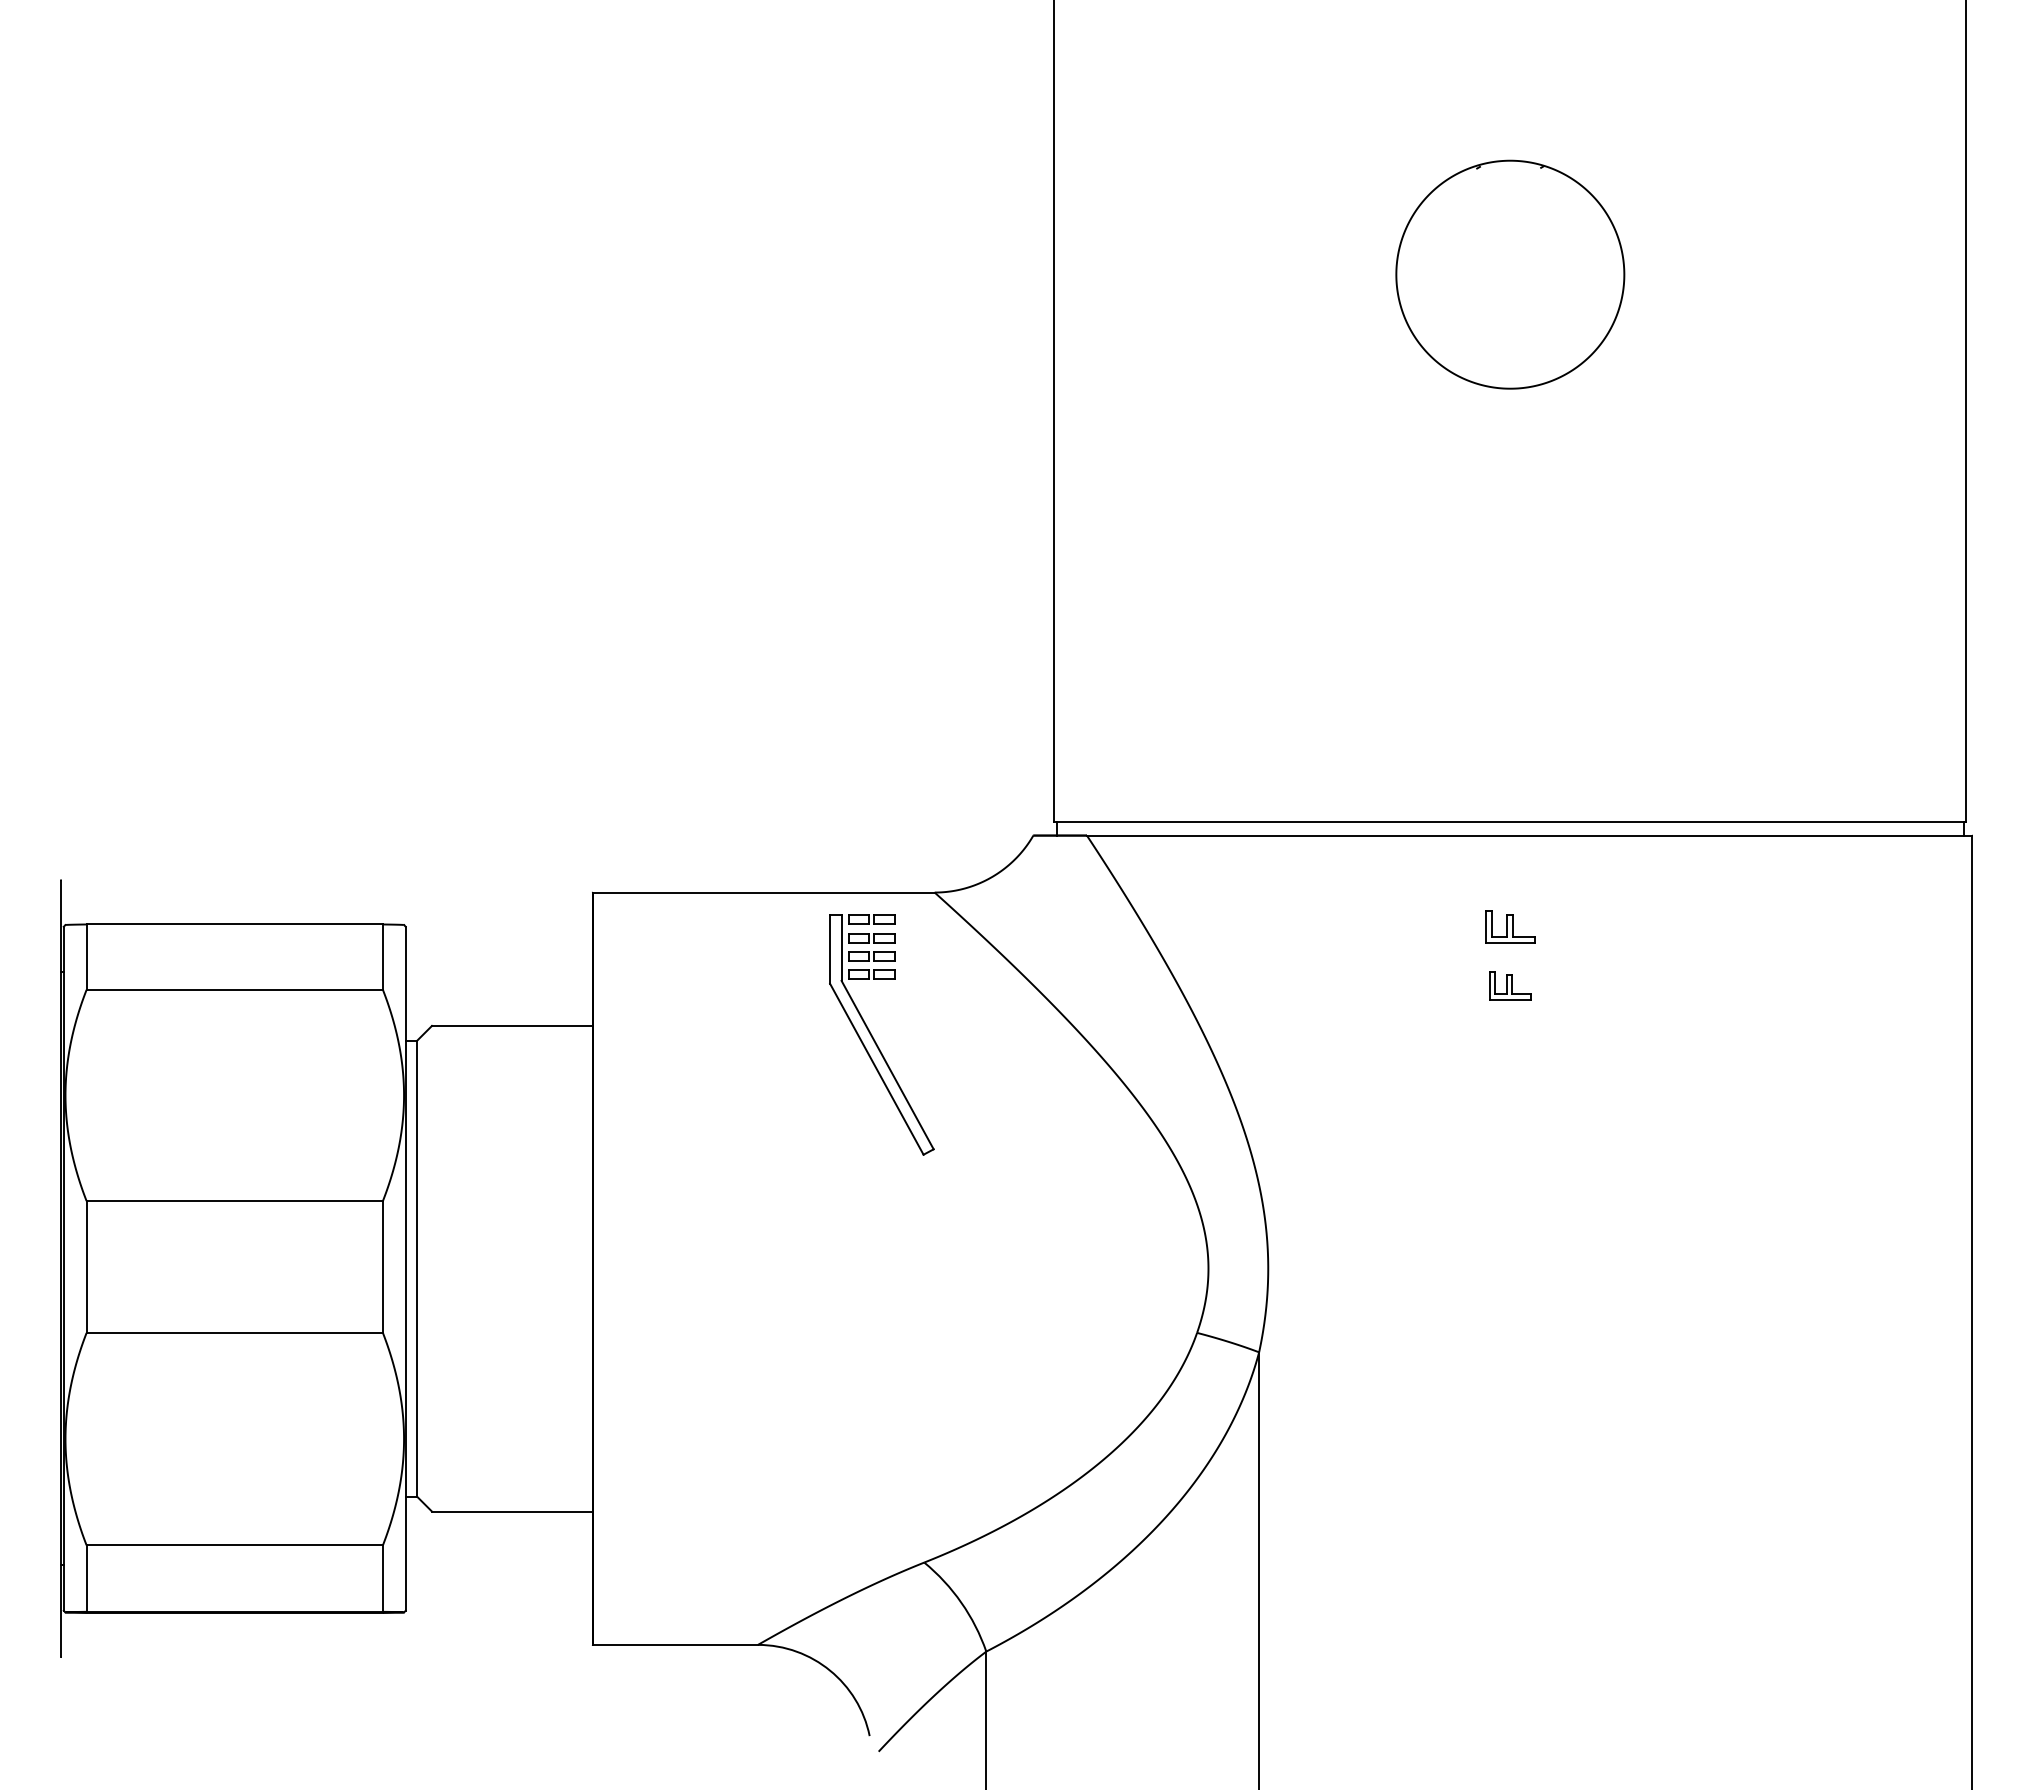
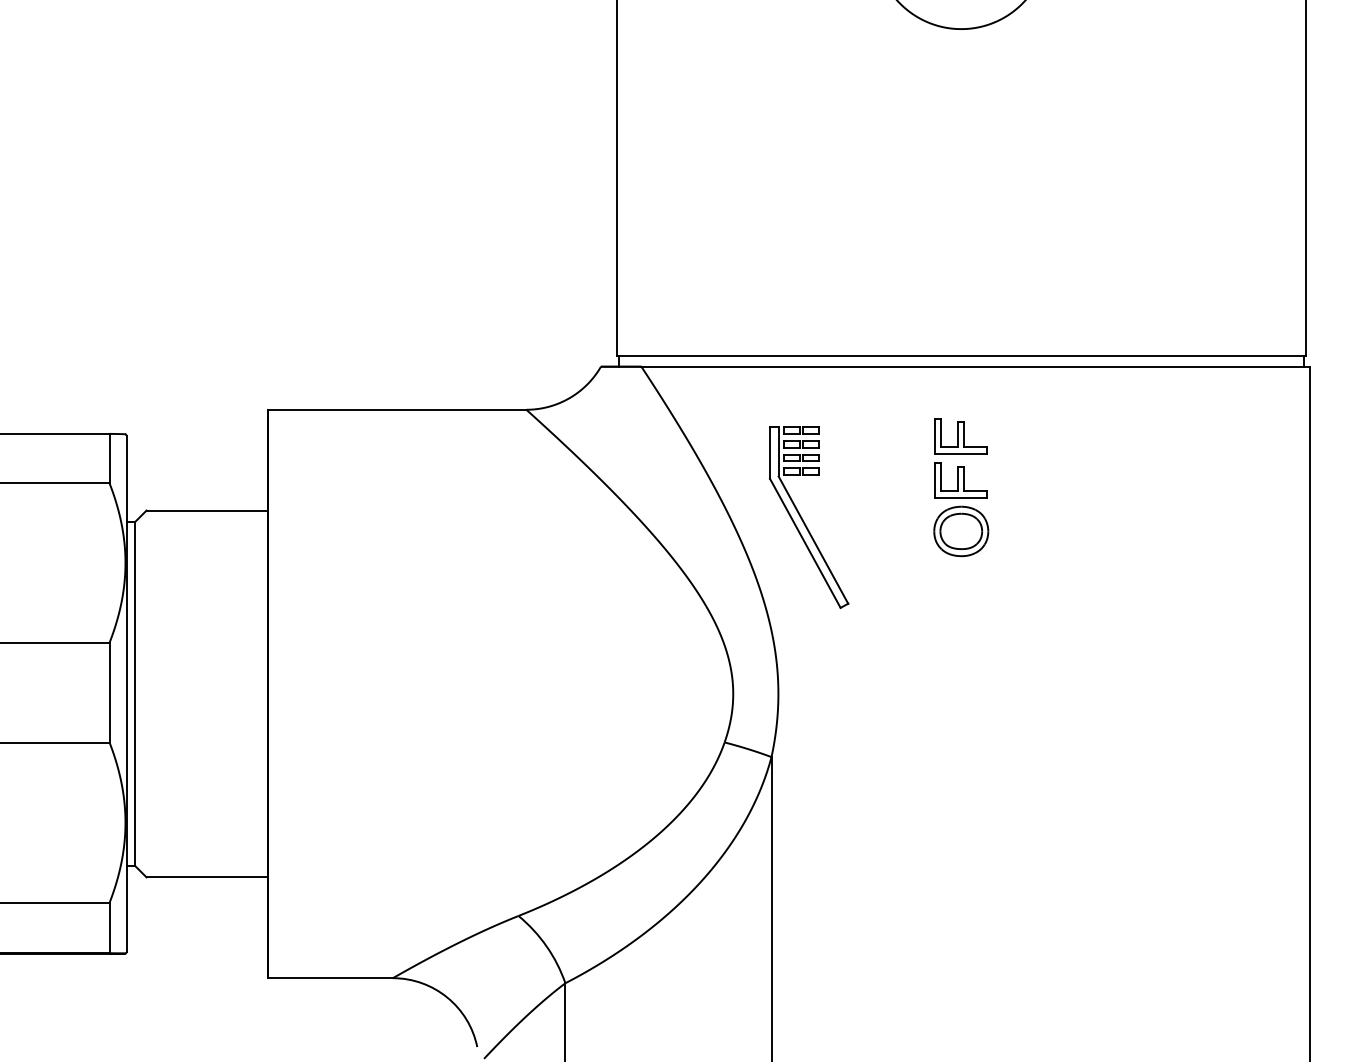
part: (1510, 926) -> (961, 435), size x1.43
part: (1510, 985) -> (961, 479), size x1.67
part: (874, 1038) -> (803, 520), moved
part: (1509, 1053) -> (960, 531), added

